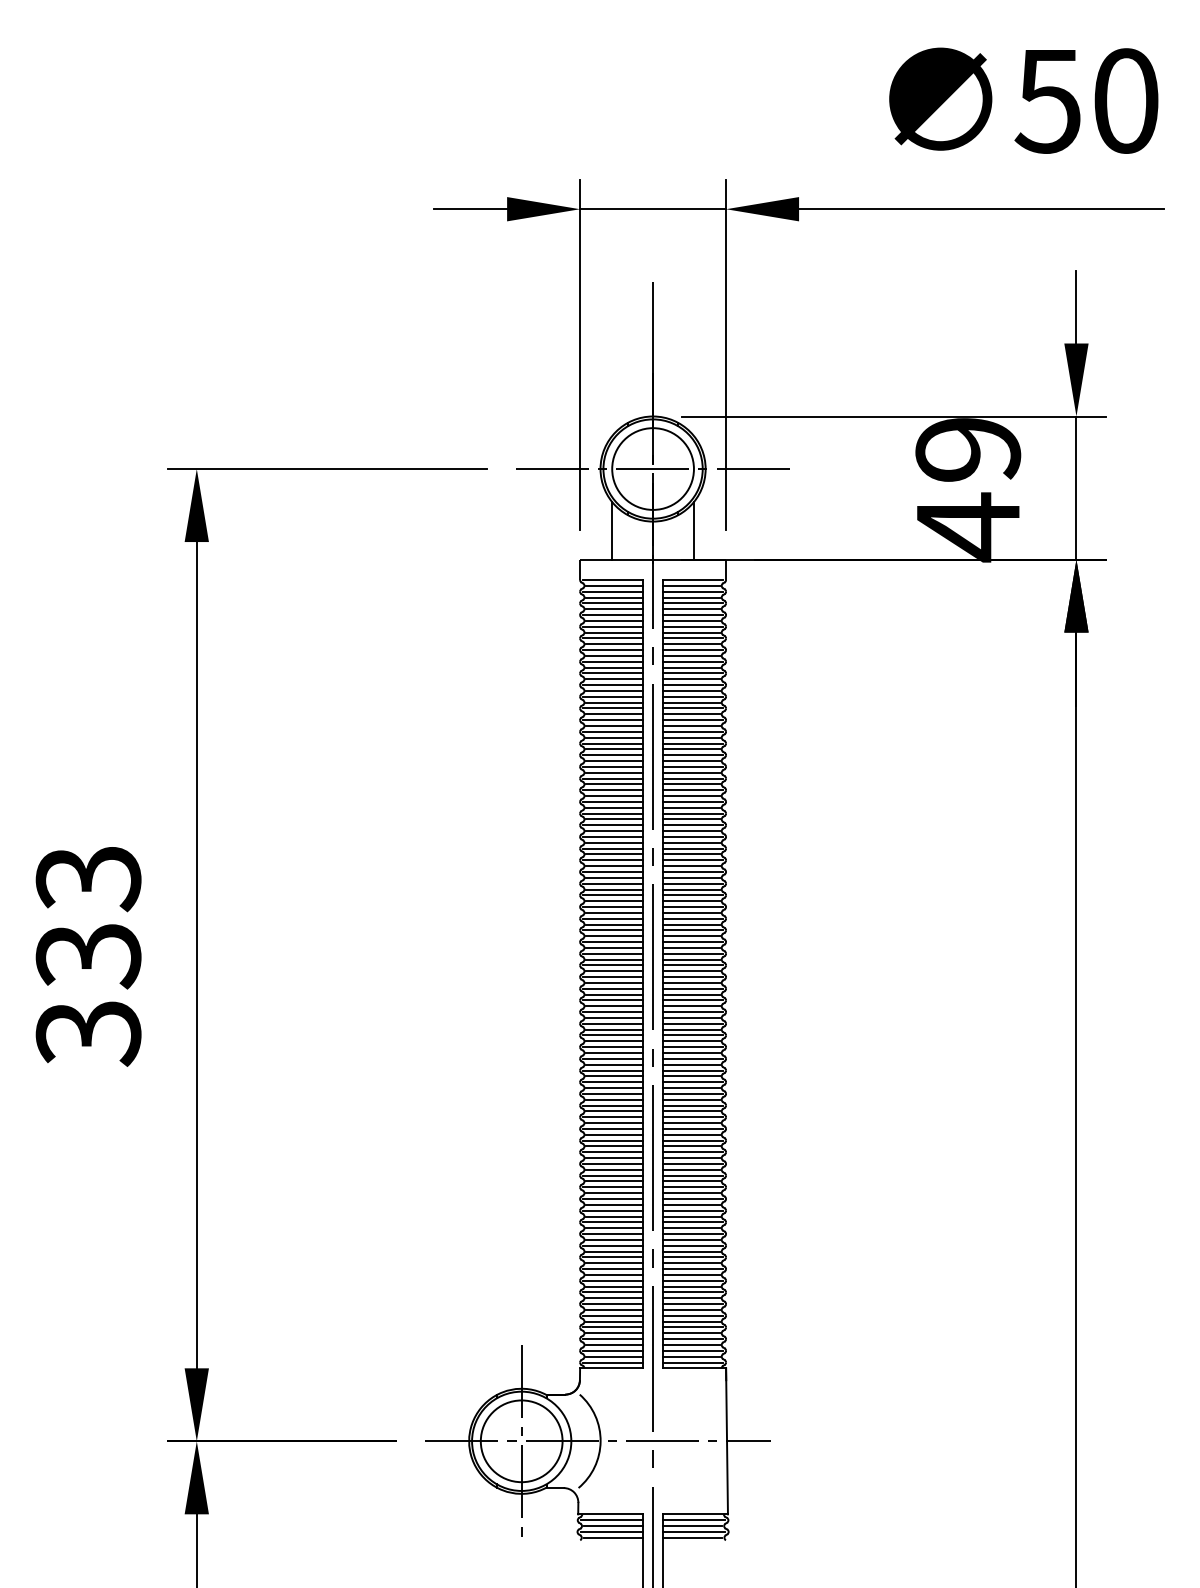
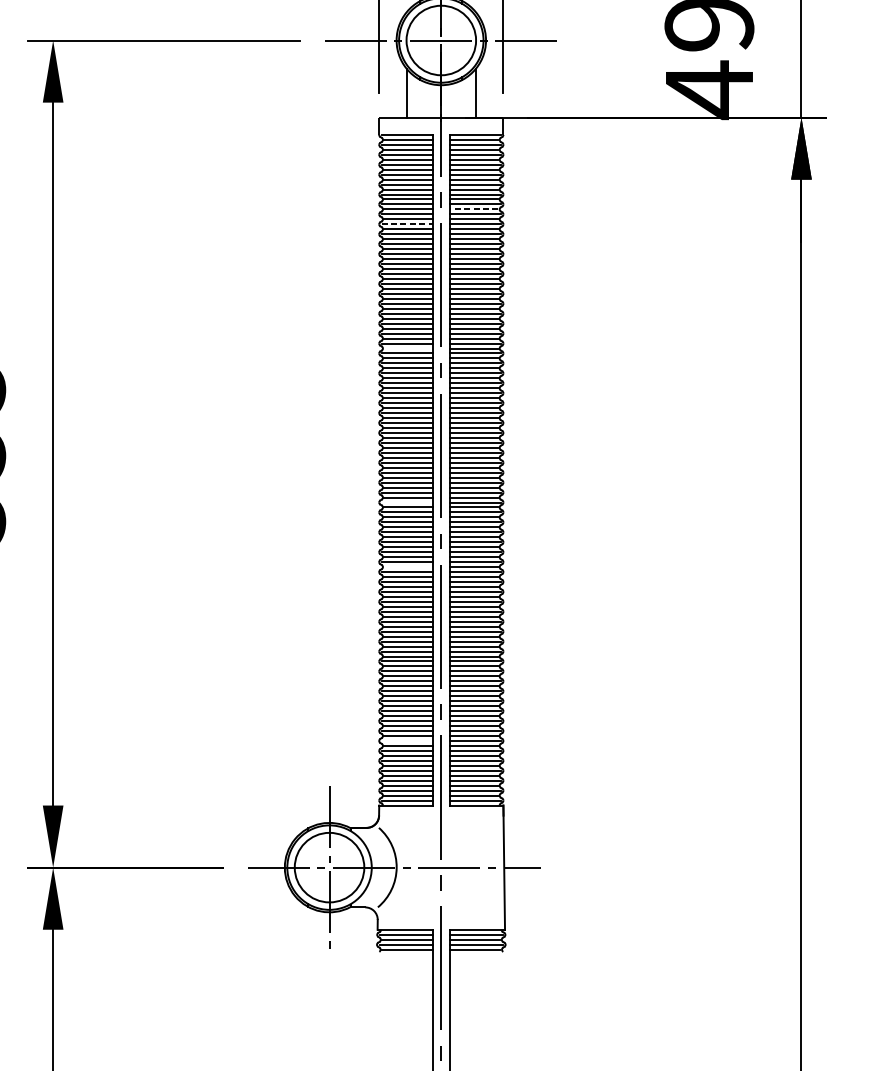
line: (691, 667) -> (473, 209), solid -> dashed
line: (612, 685) -> (406, 224), solid -> dashed
line: (614, 831) -> (408, 348), removed
line: (612, 1012) -> (406, 502), removed
line: (614, 1088) -> (408, 567), removed
line: (612, 1292) -> (406, 741), removed

